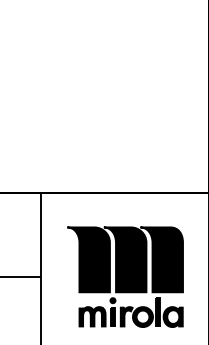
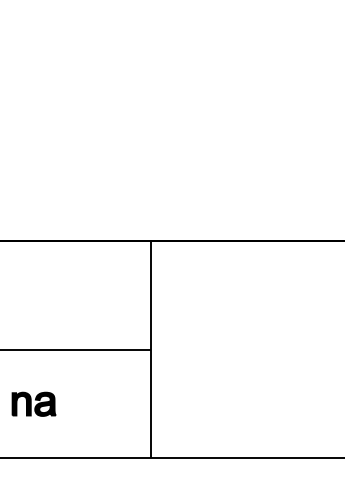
part: (125, 277) -> (260, 349), removed

